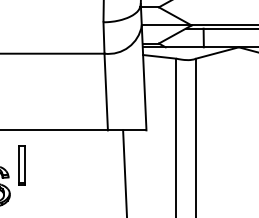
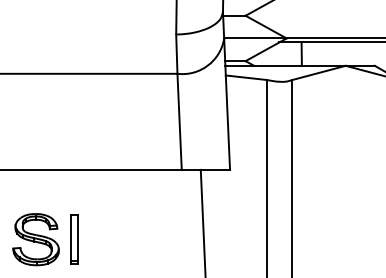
part: (22, 165) -> (74, 239), moved

